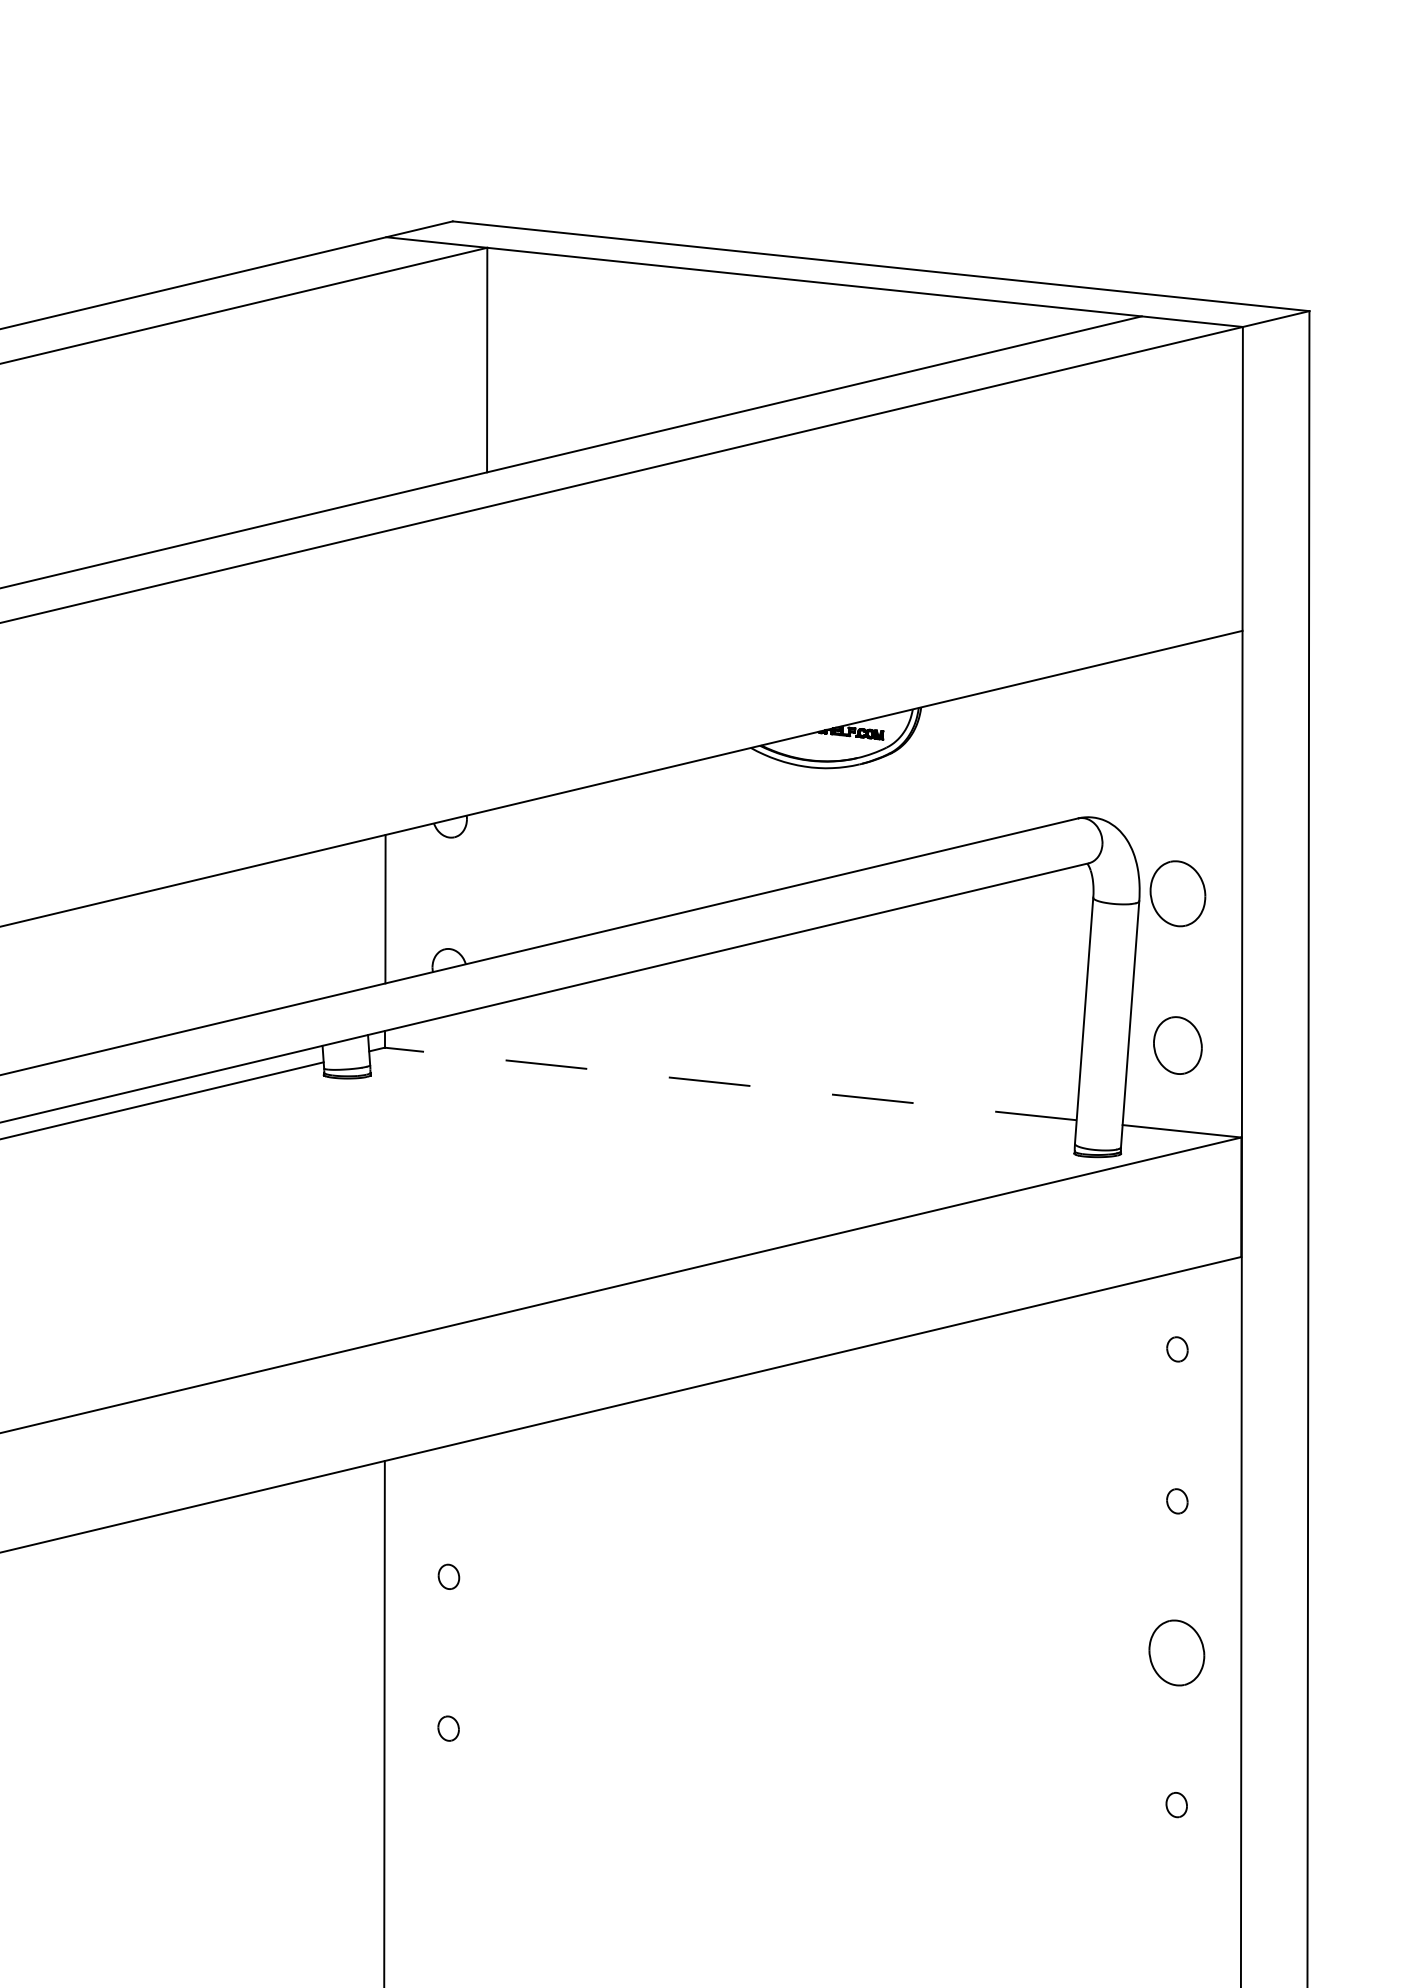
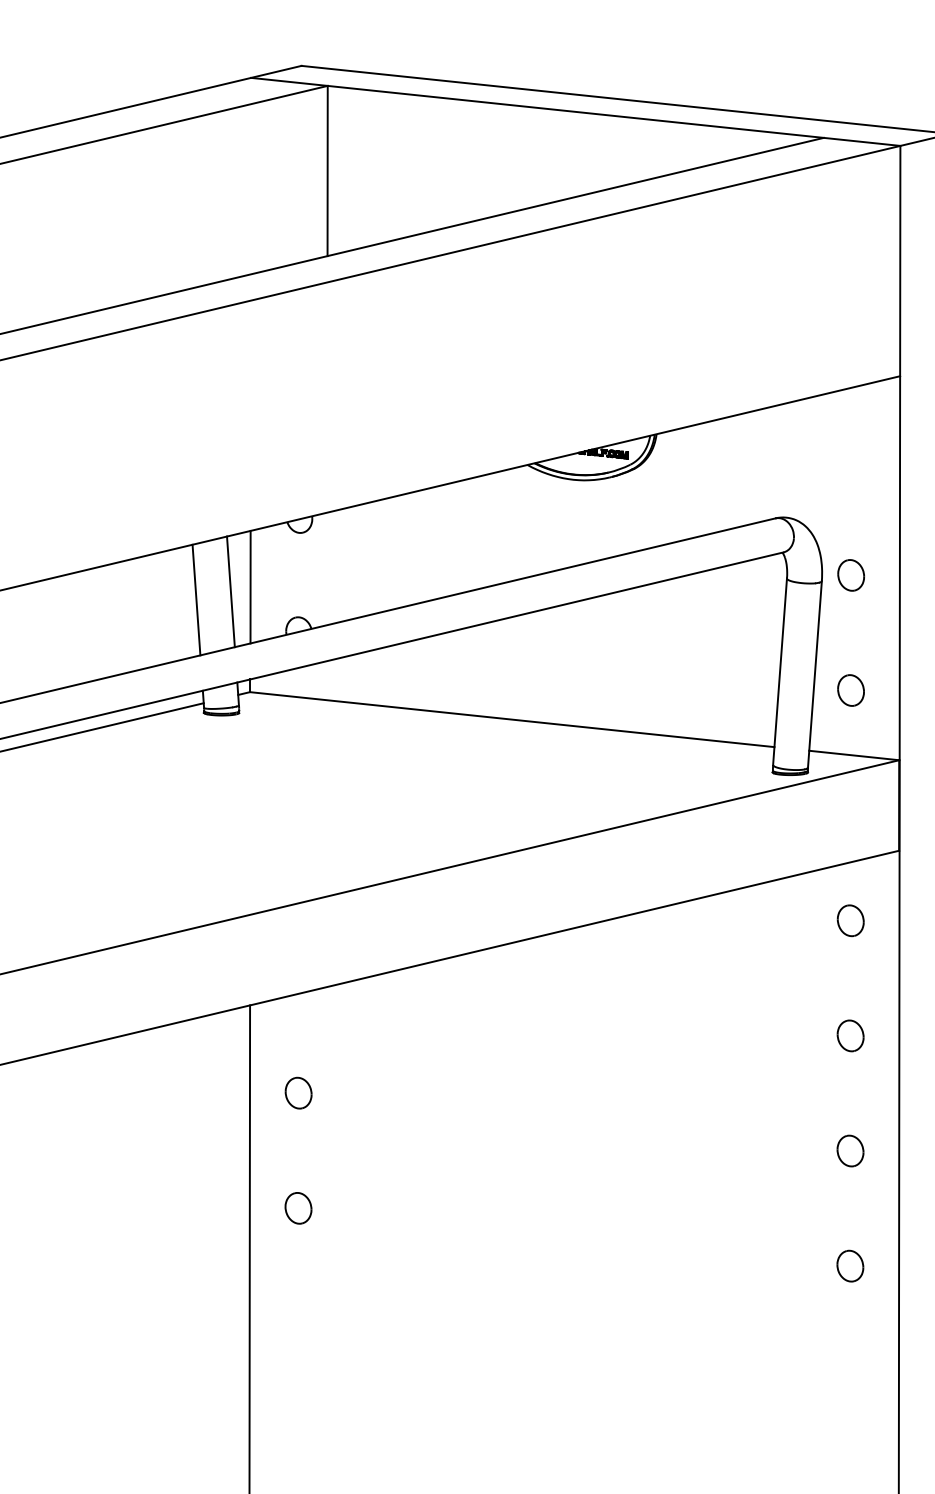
part: (1177, 893) -> (850, 575), size x0.62
line: (359, 915) -> (230, 591), added
line: (313, 926) -> (196, 600), added
part: (1177, 1045) -> (850, 690), size x0.71
line: (730, 1083) -> (512, 719), dashed -> solid
part: (1177, 1349) -> (850, 920), size x1.67
part: (1177, 1501) -> (850, 1036), size x1.67
part: (448, 1576) -> (298, 1092), size x1.67
part: (1177, 1653) -> (850, 1151), size x0.62
part: (448, 1728) -> (298, 1208), size x1.67
part: (1176, 1804) -> (850, 1265), size x1.67

